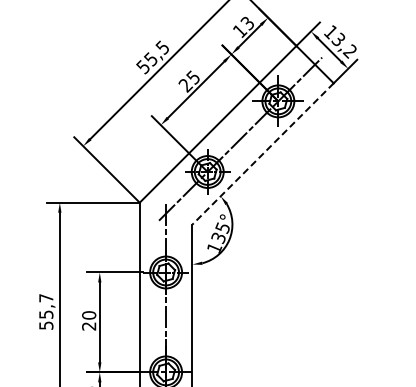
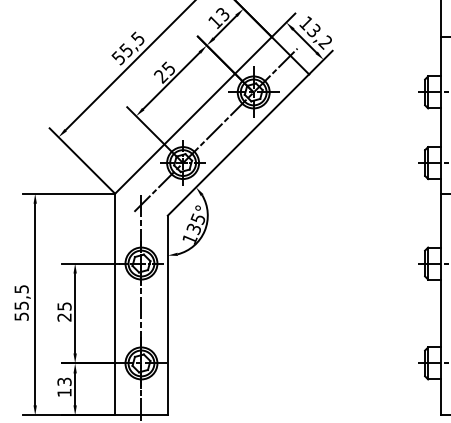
line: (263, 153) -> (238, 144), dashed -> solid
text: (46, 298) -> (21, 289), 55,7 -> 55,5
text: (89, 315) -> (64, 306), 20 -> 25

